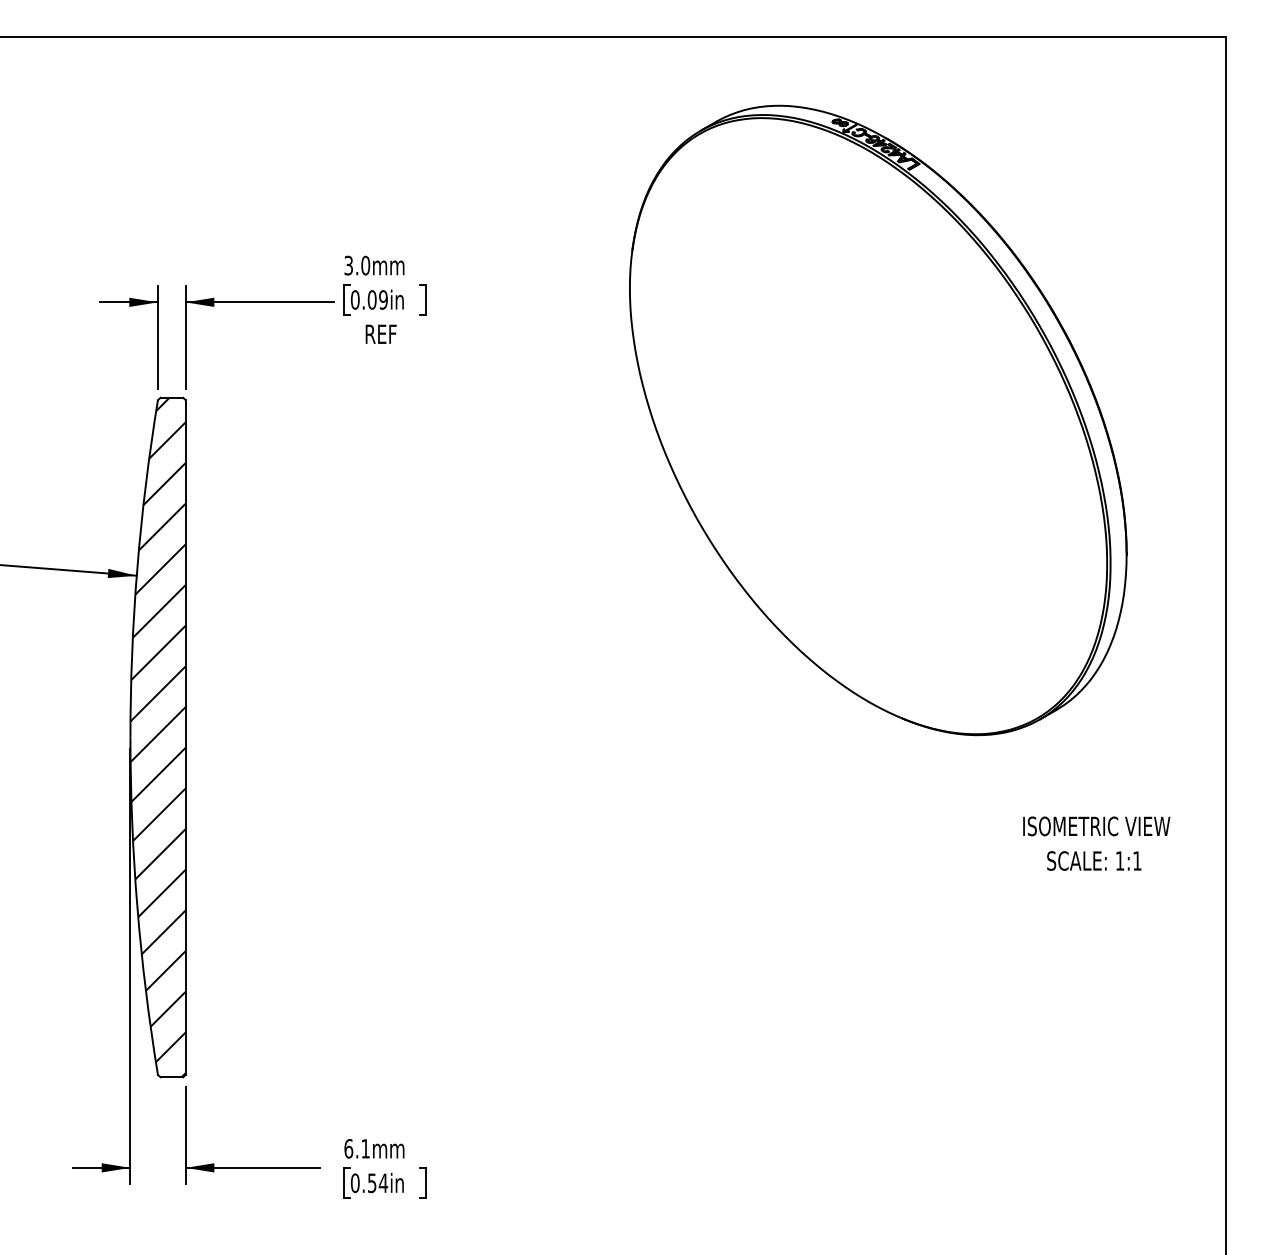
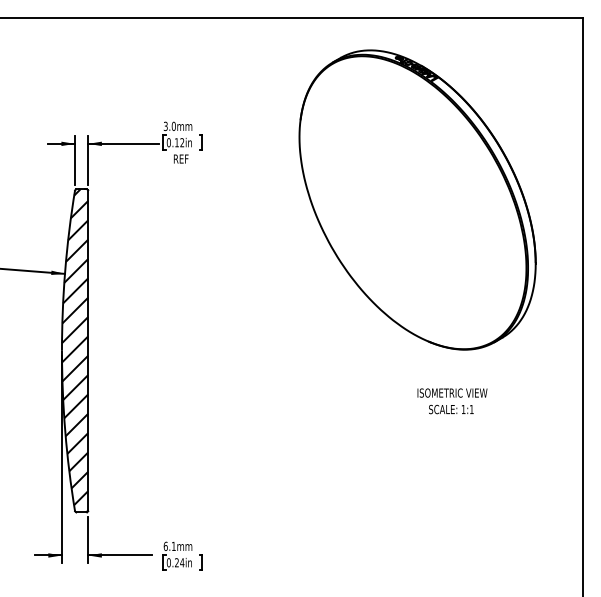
text: (377, 299) -> (179, 142), 0.09in -> 0.12in
text: (1096, 844) -> (452, 401), moved
text: (371, 1182) -> (176, 562), 0.54in -> 0.24in

